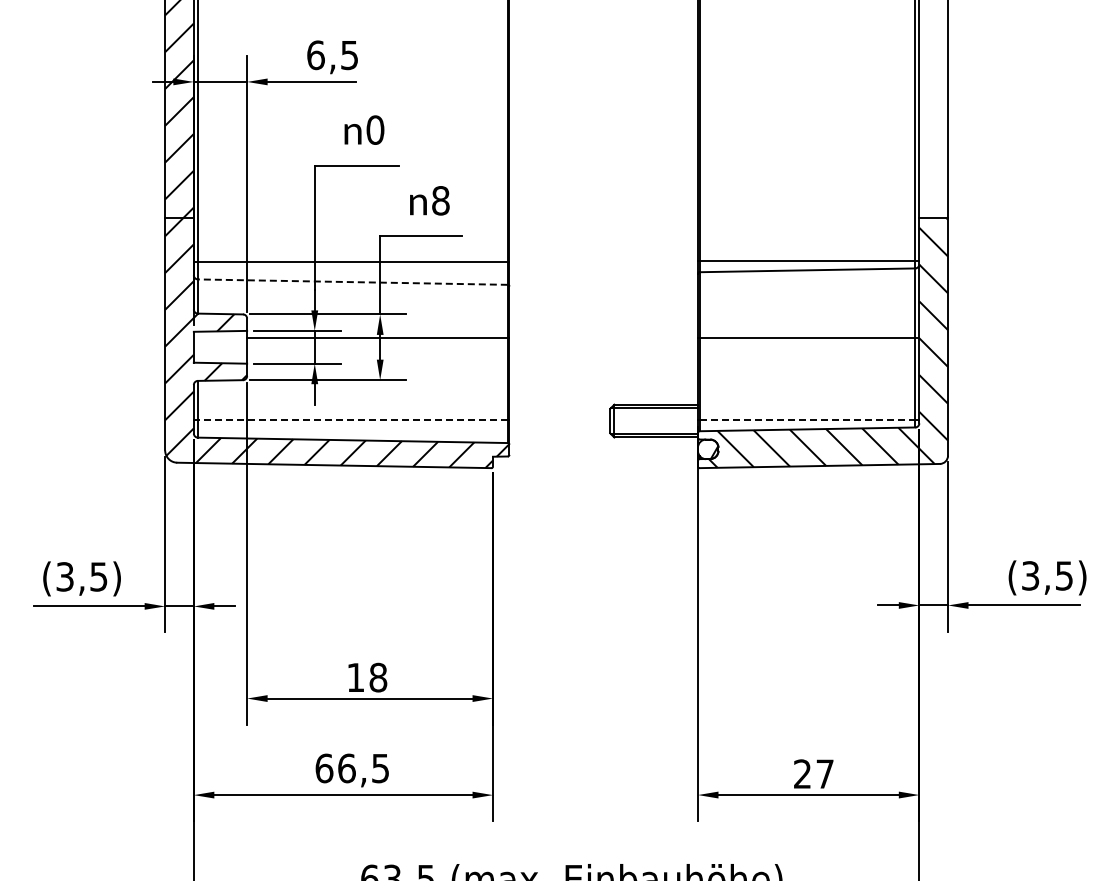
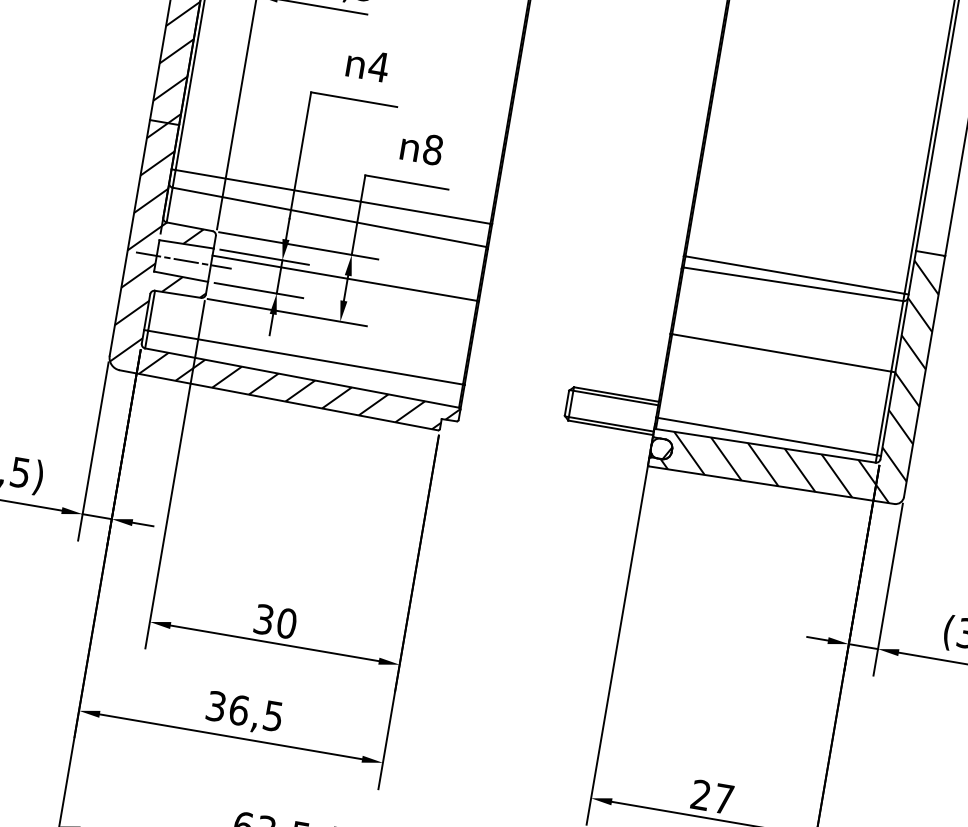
text: (375, 129) -> (379, 66), 0 -> 4
line: (352, 282) -> (329, 217), dashed -> solid
line: (220, 347) -> (183, 260), added
line: (352, 420) -> (305, 357), dashed -> solid
line: (807, 420) -> (767, 436), dashed -> solid
text: (367, 677) -> (275, 621), 18 -> 30
text: (324, 768) -> (216, 706), 66,5 -> 36,5

